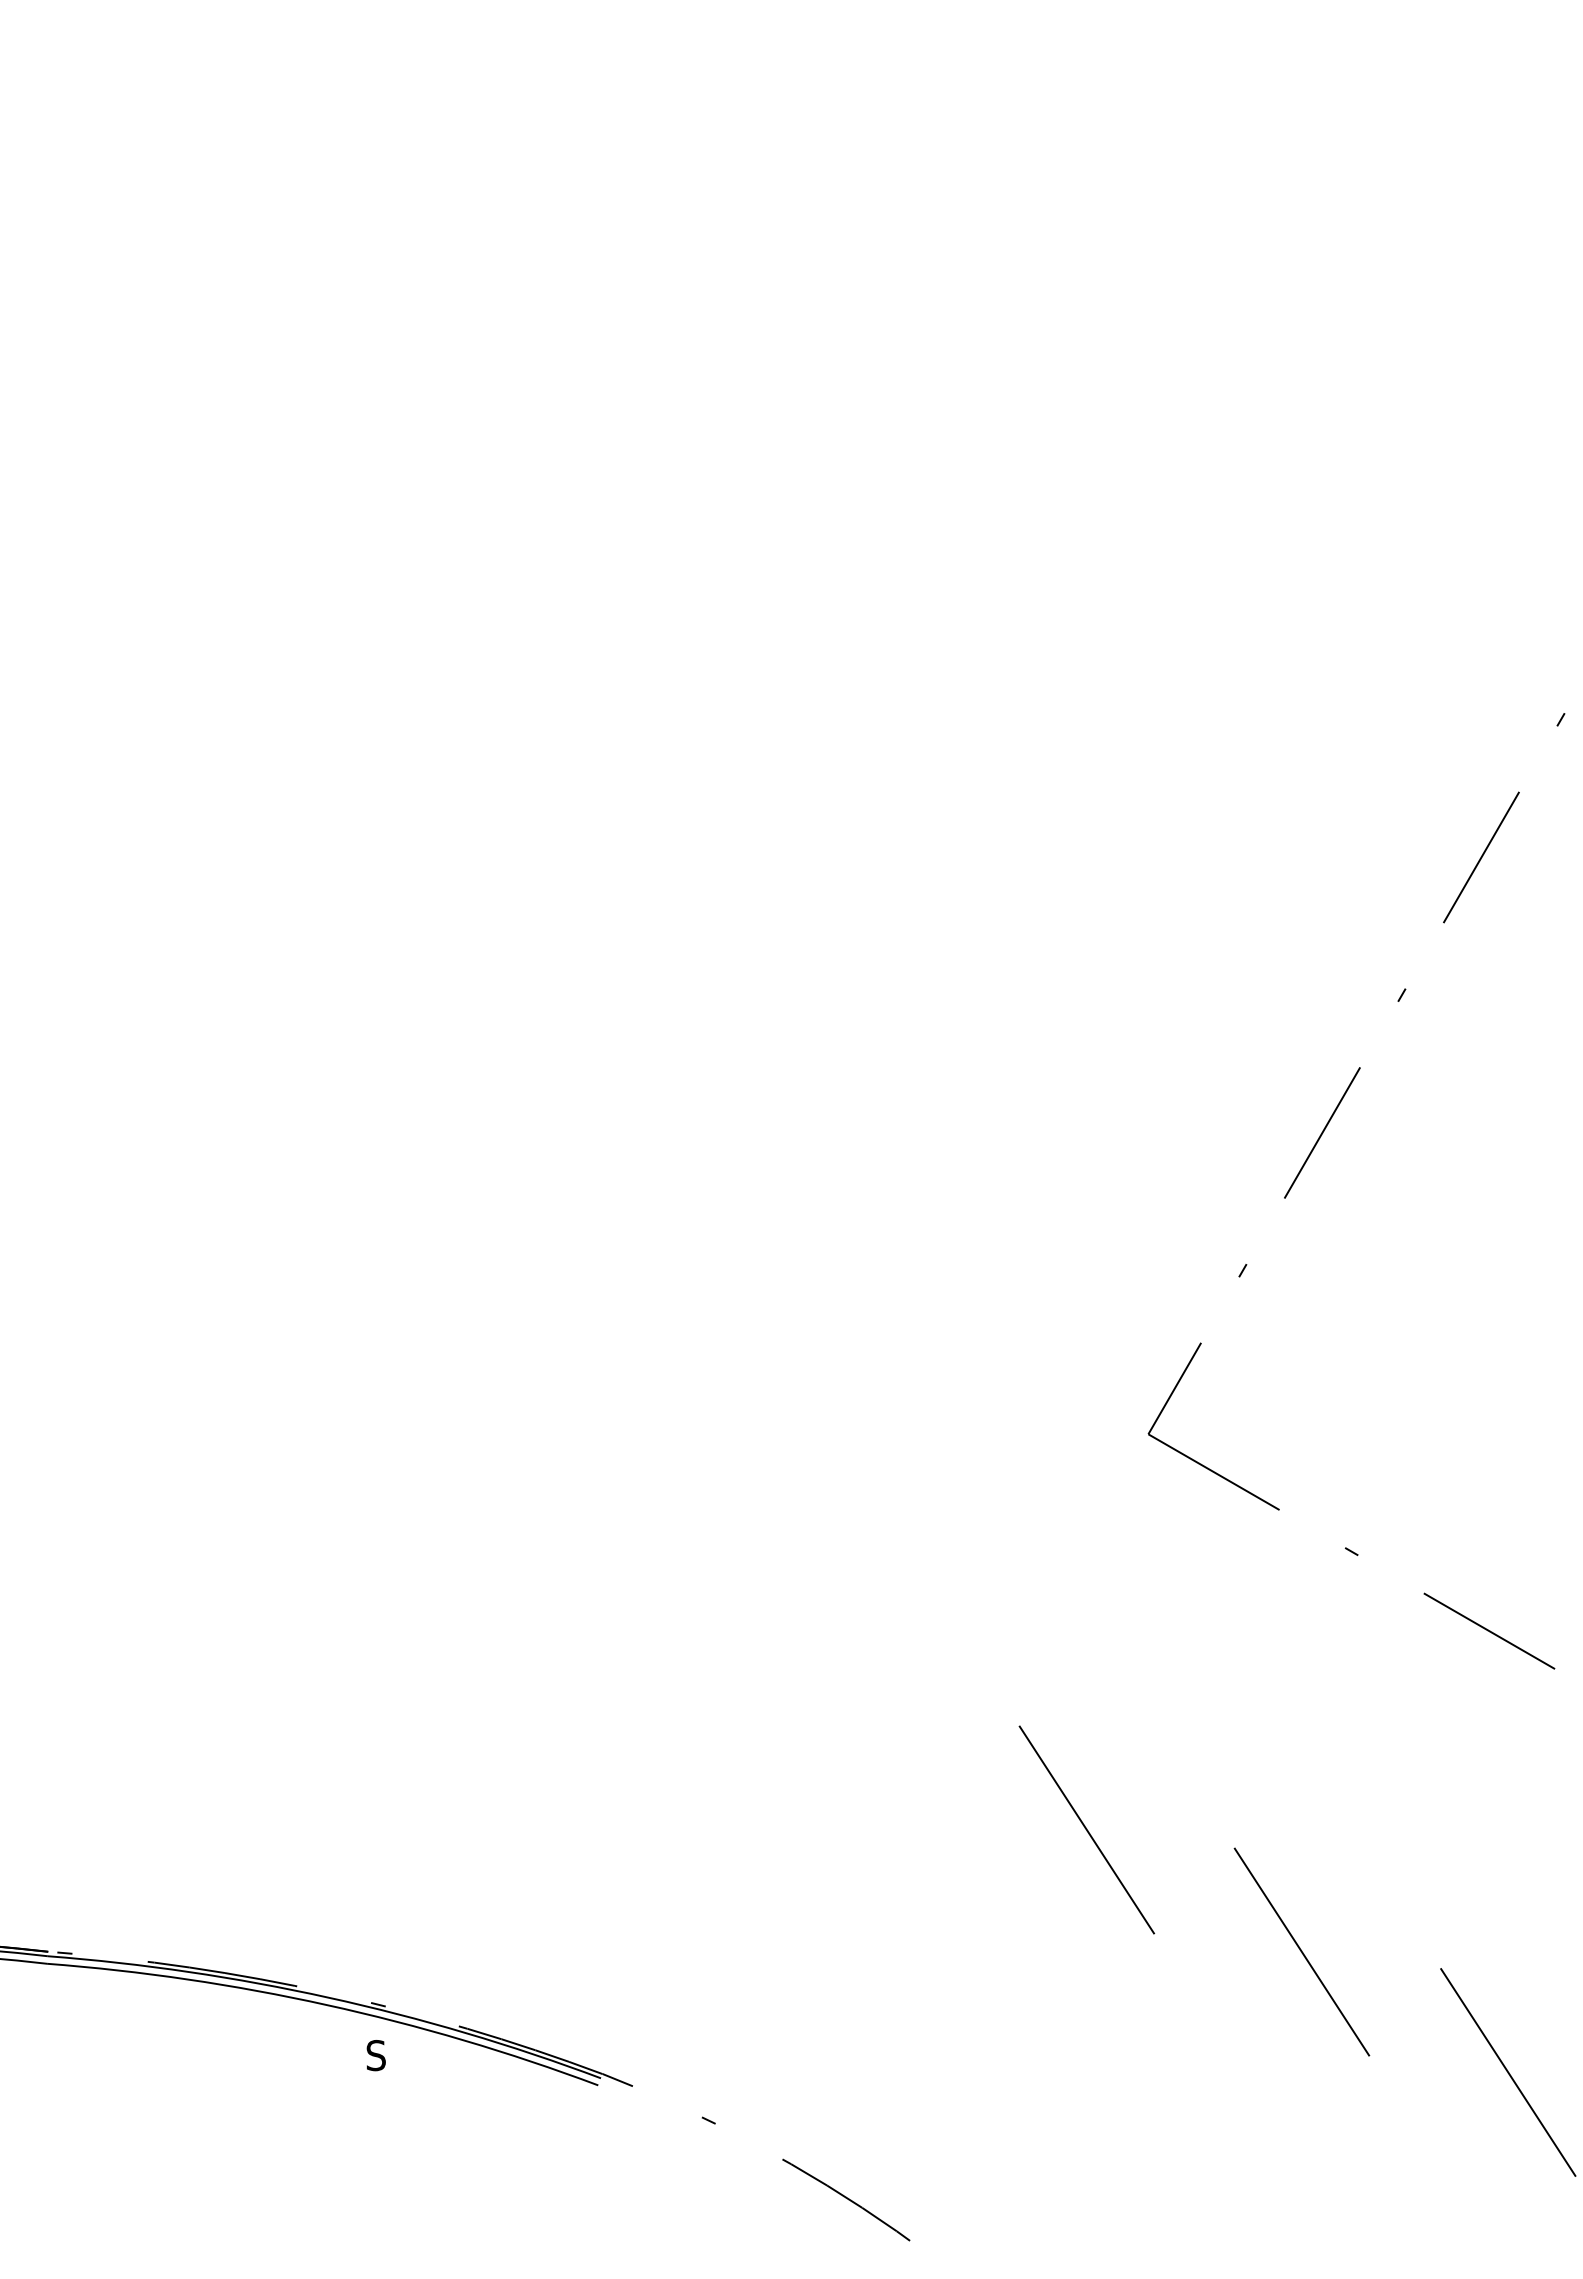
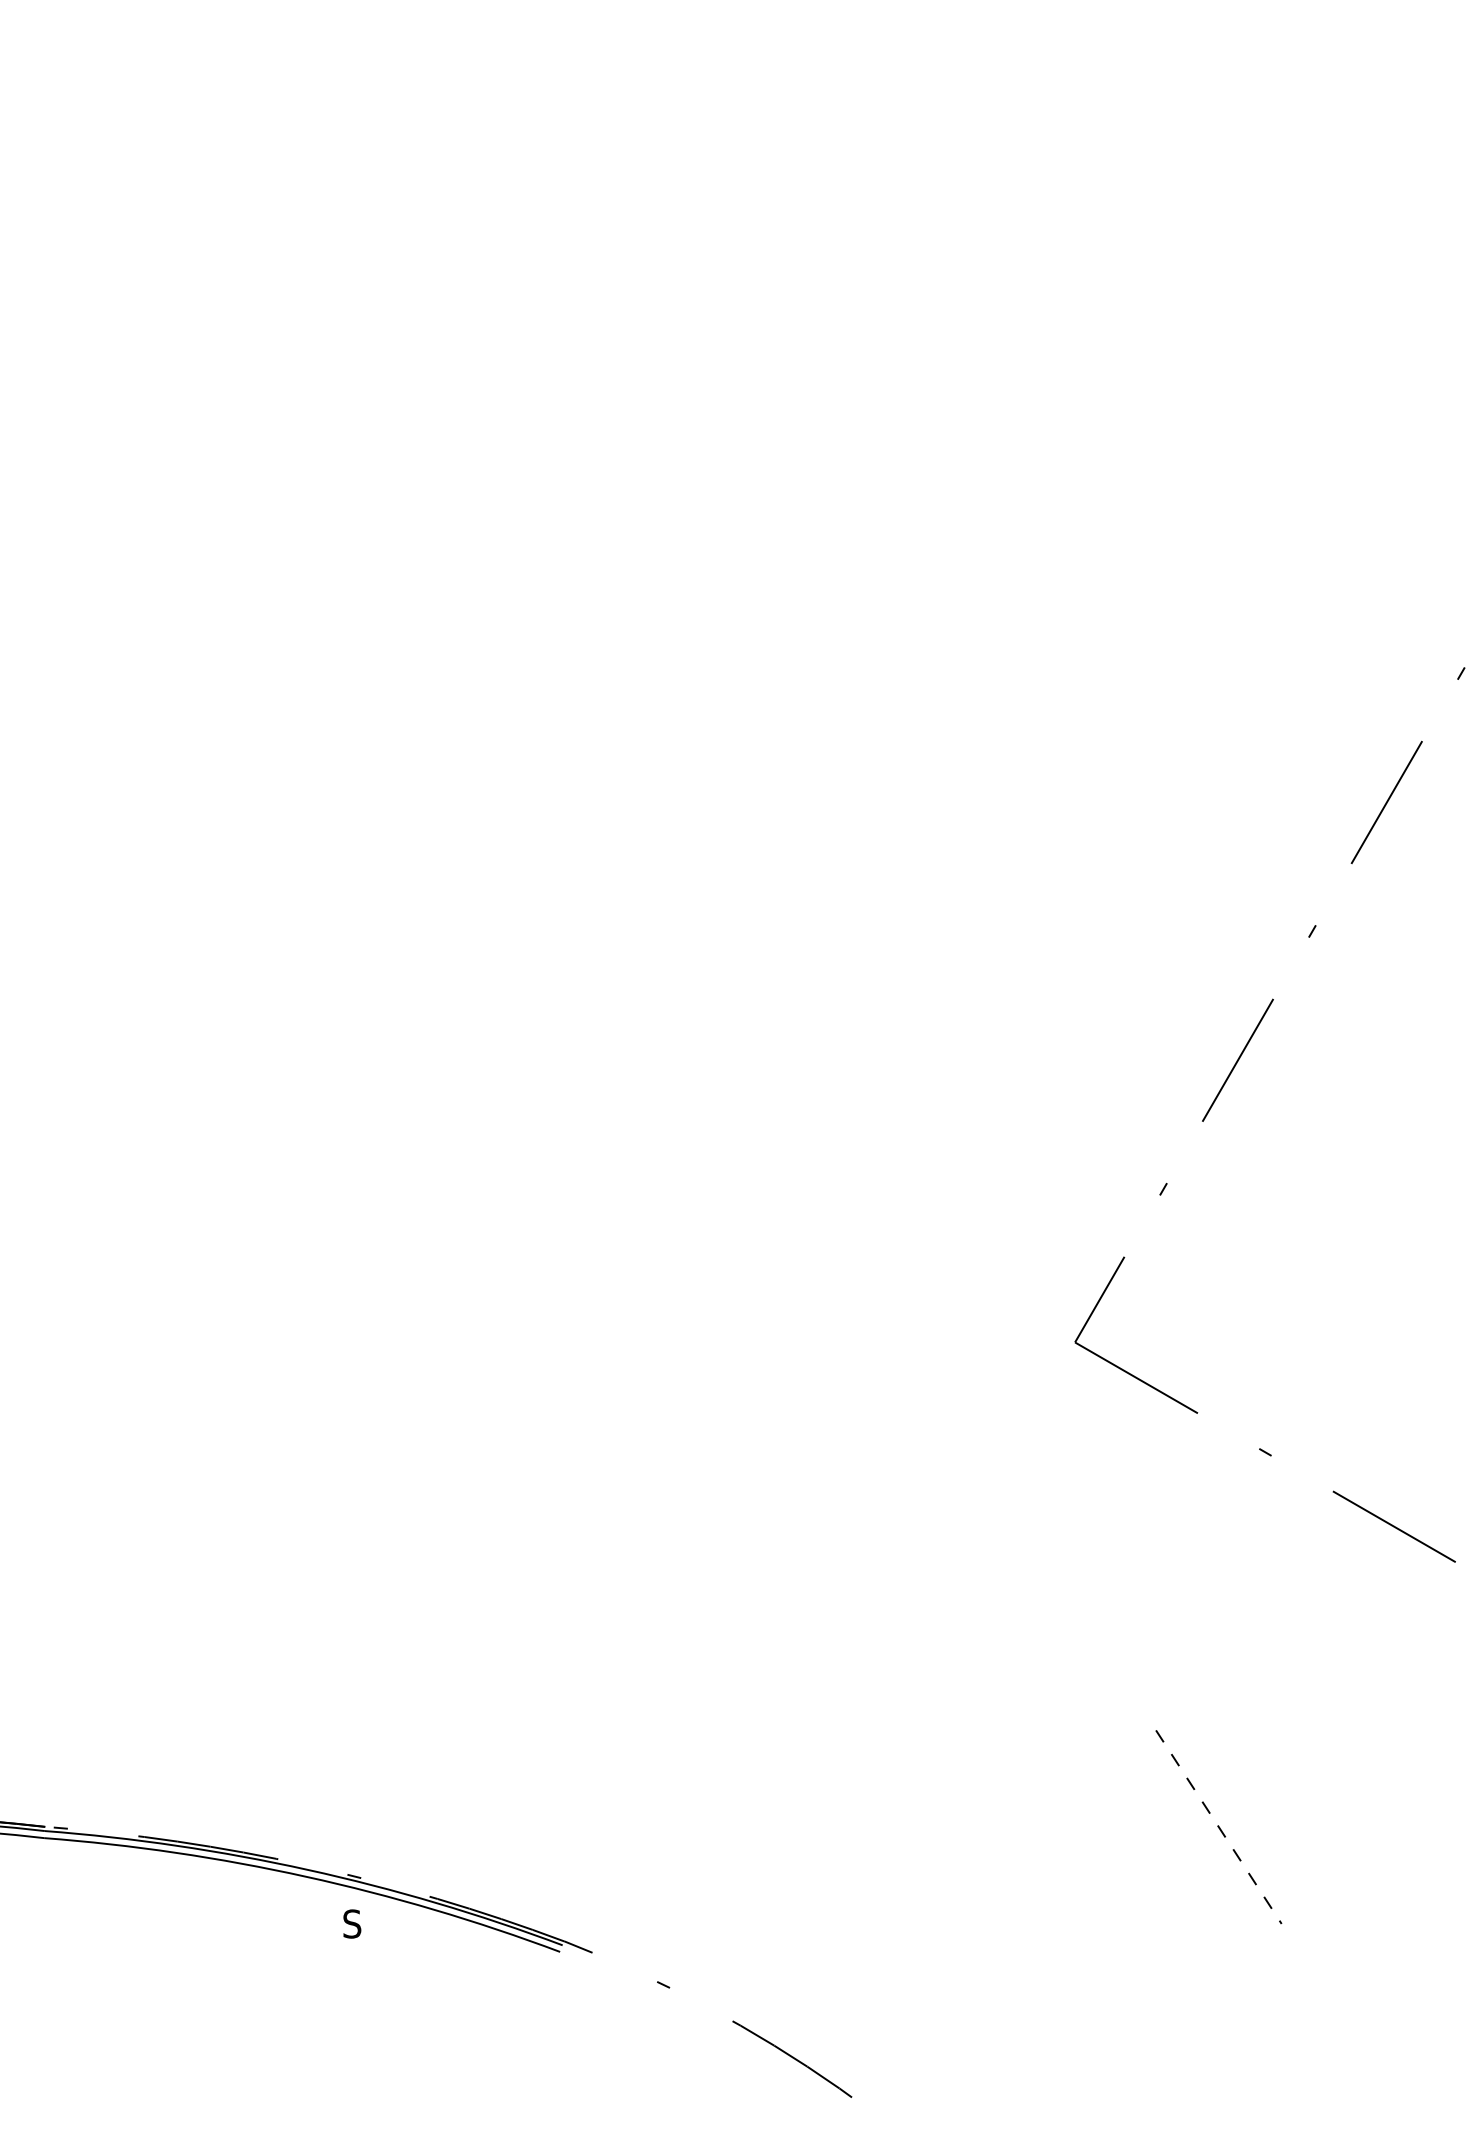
line: (1086, 1829) -> (1017, 1712), removed
line: (1302, 1952) -> (1219, 1827), solid -> dashed
line: (1508, 2072) -> (1412, 1939), removed

